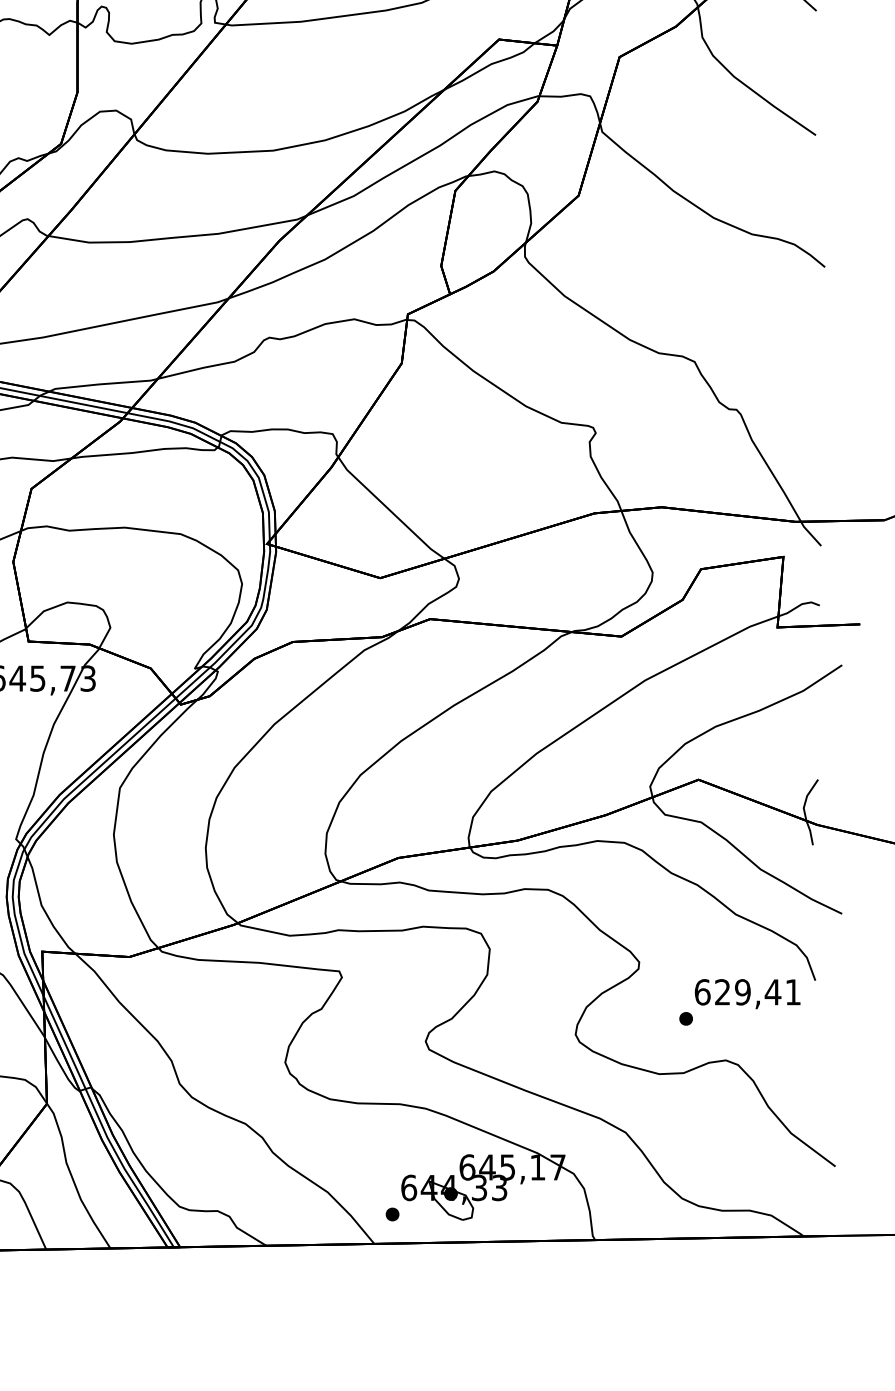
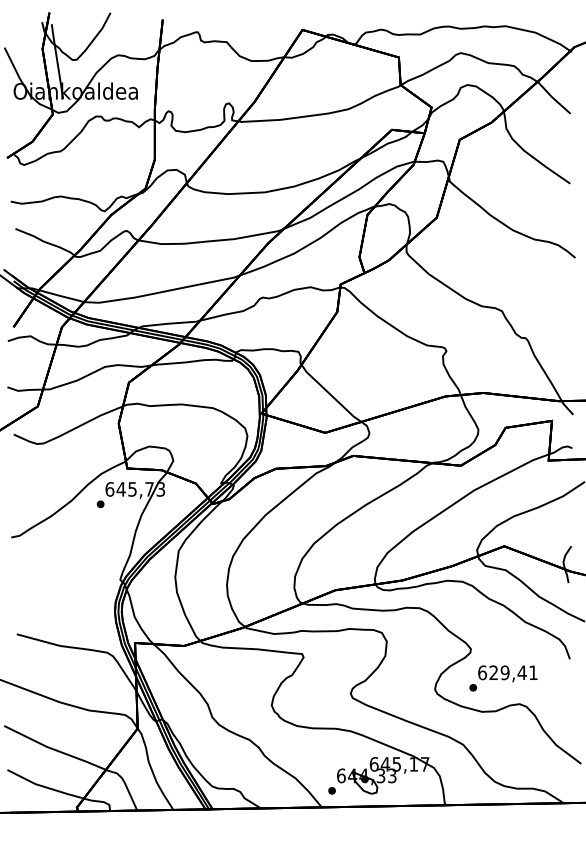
text: (739, 1002) -> (503, 678), moved

